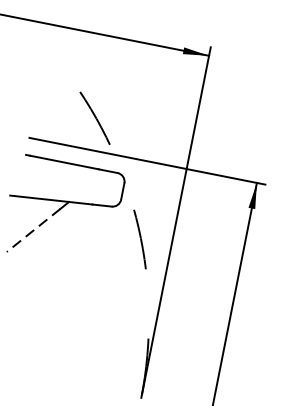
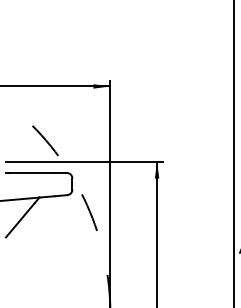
line: (33, 230) -> (20, 220), dashed -> solid

